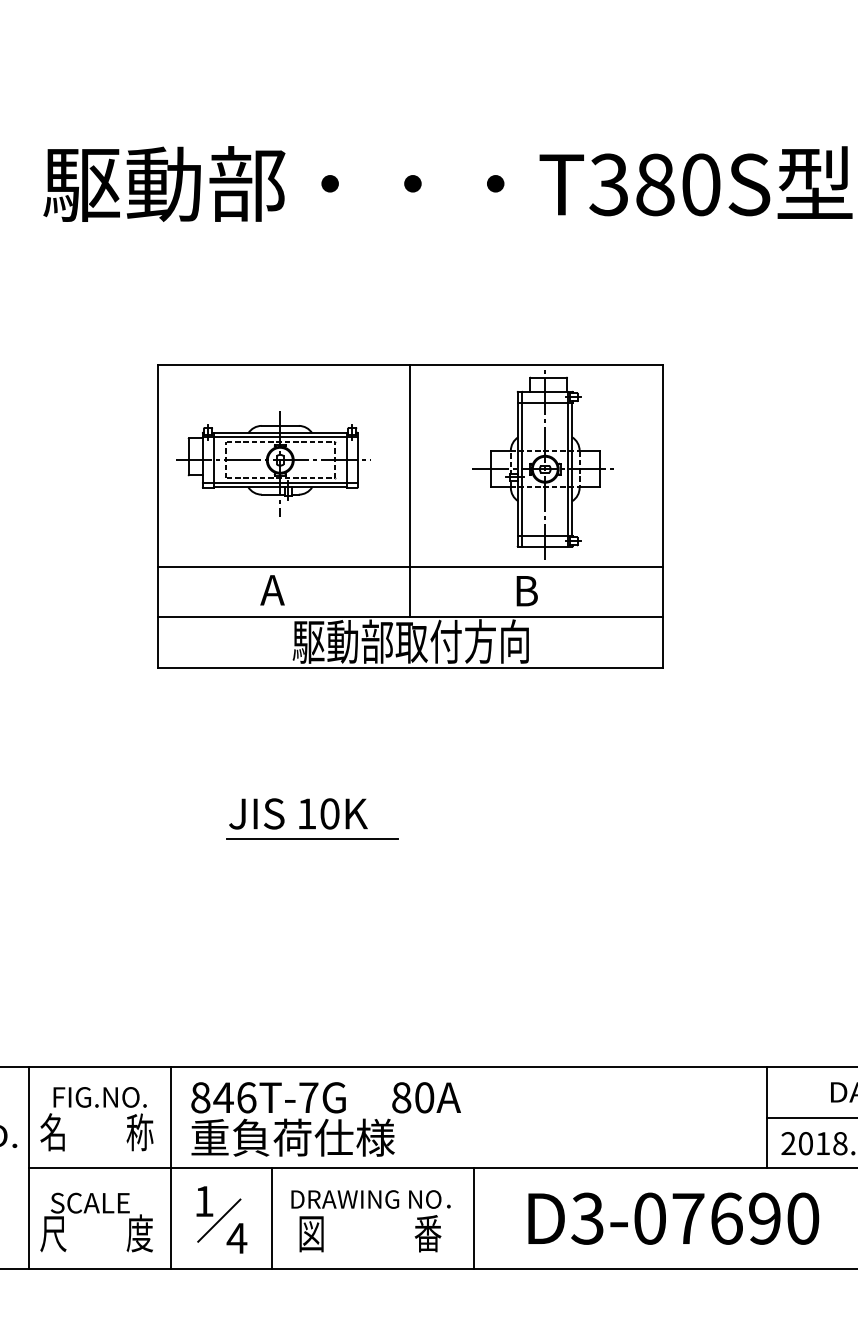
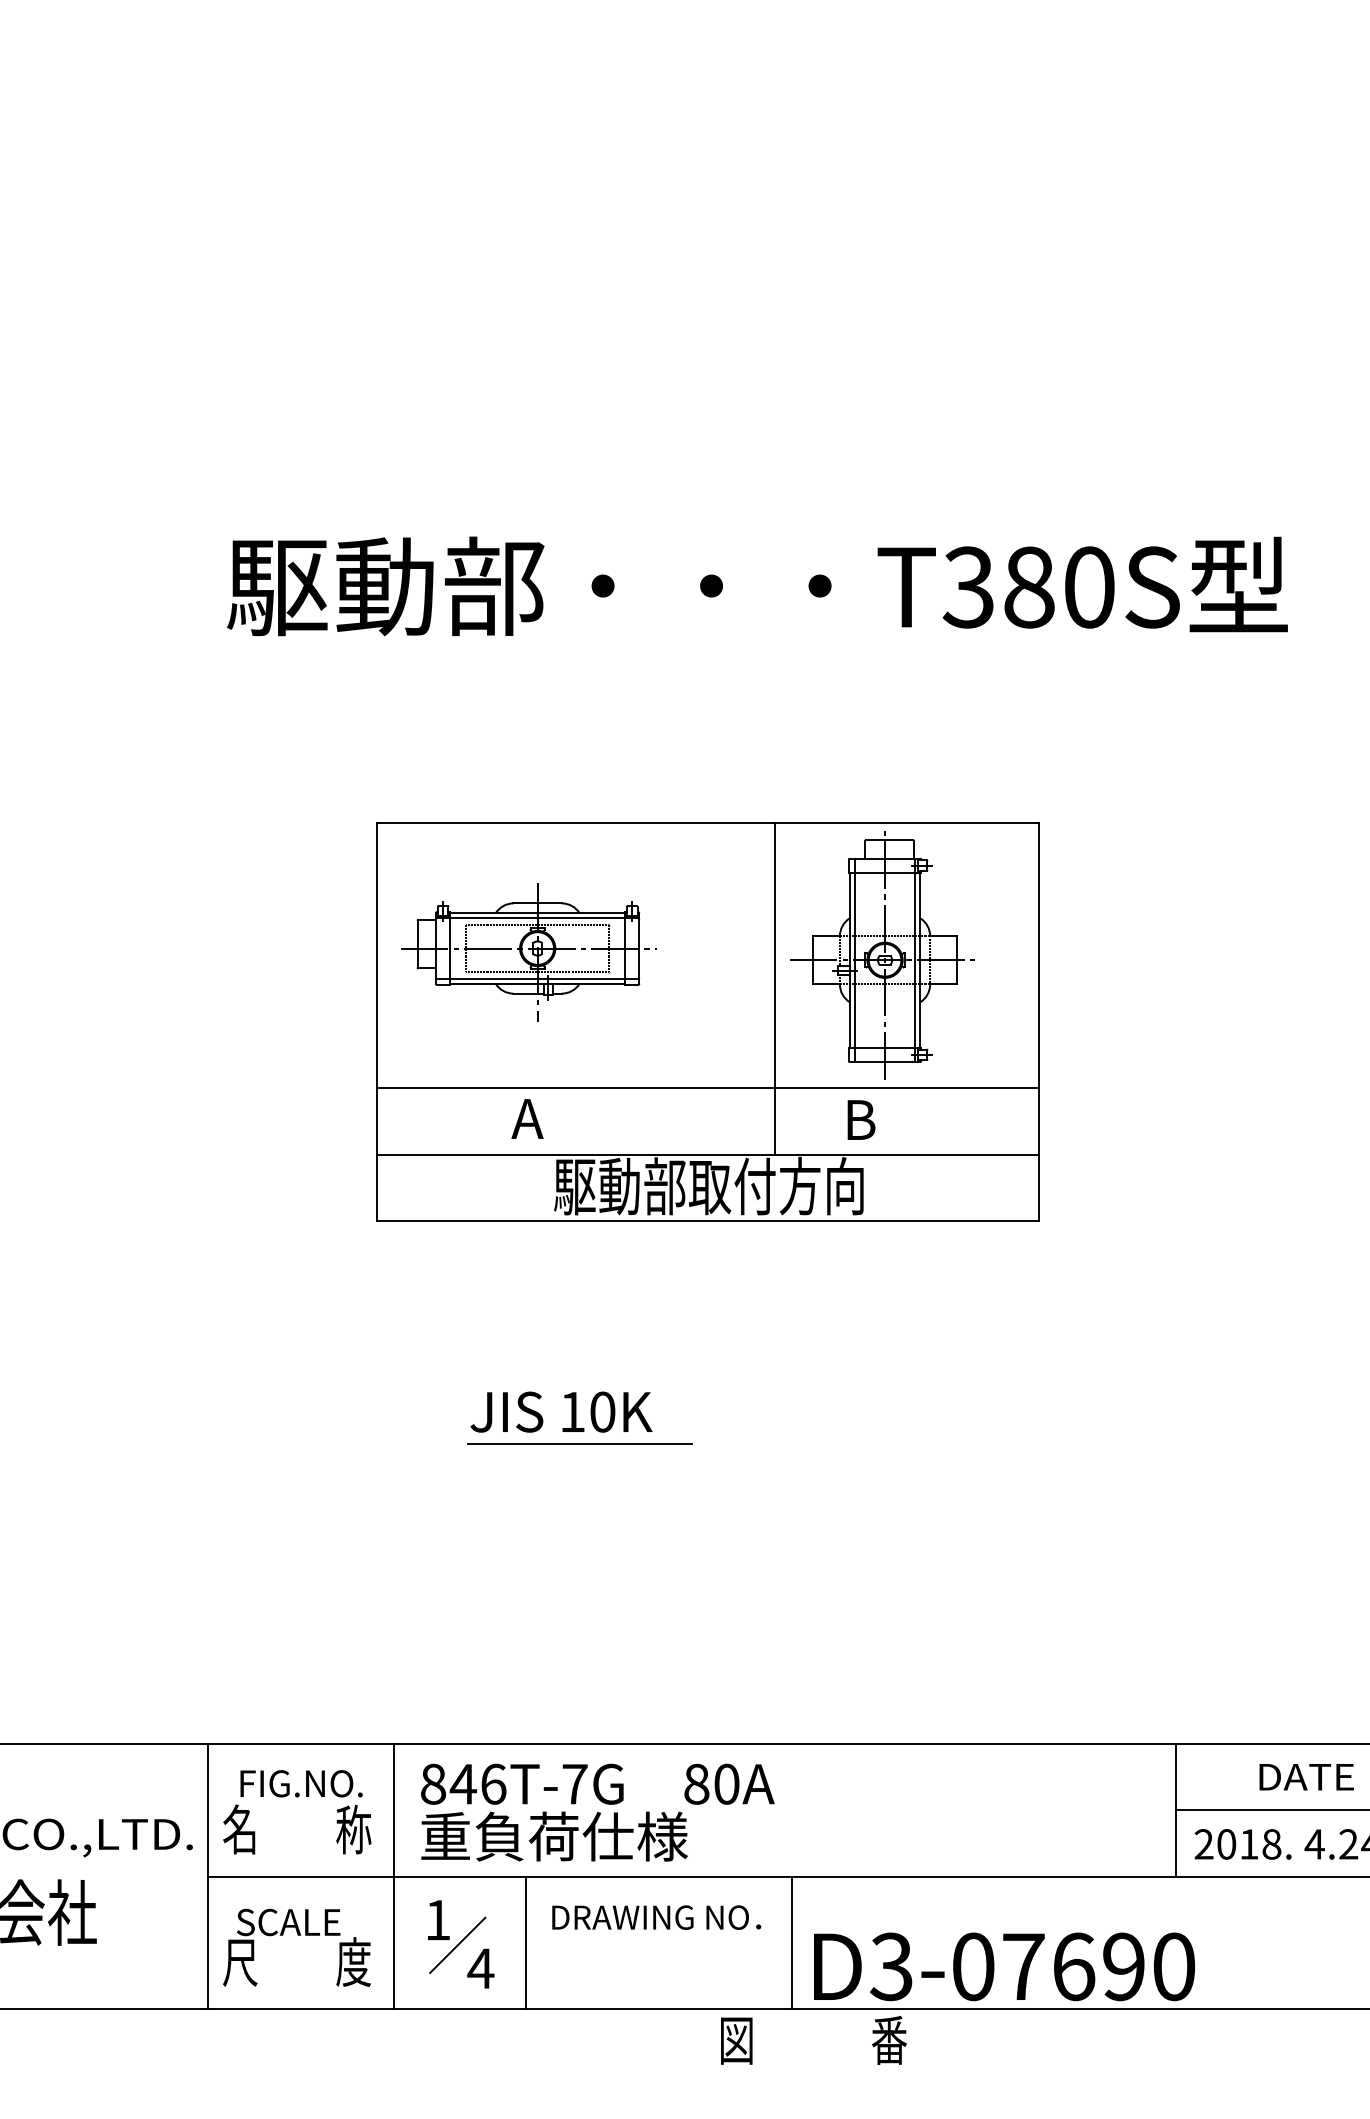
line: (410, 490) -> (775, 988), moved
text: (673, 1218) -> (1004, 1966), moved
text: (370, 1232) -> (813, 2039), moved

